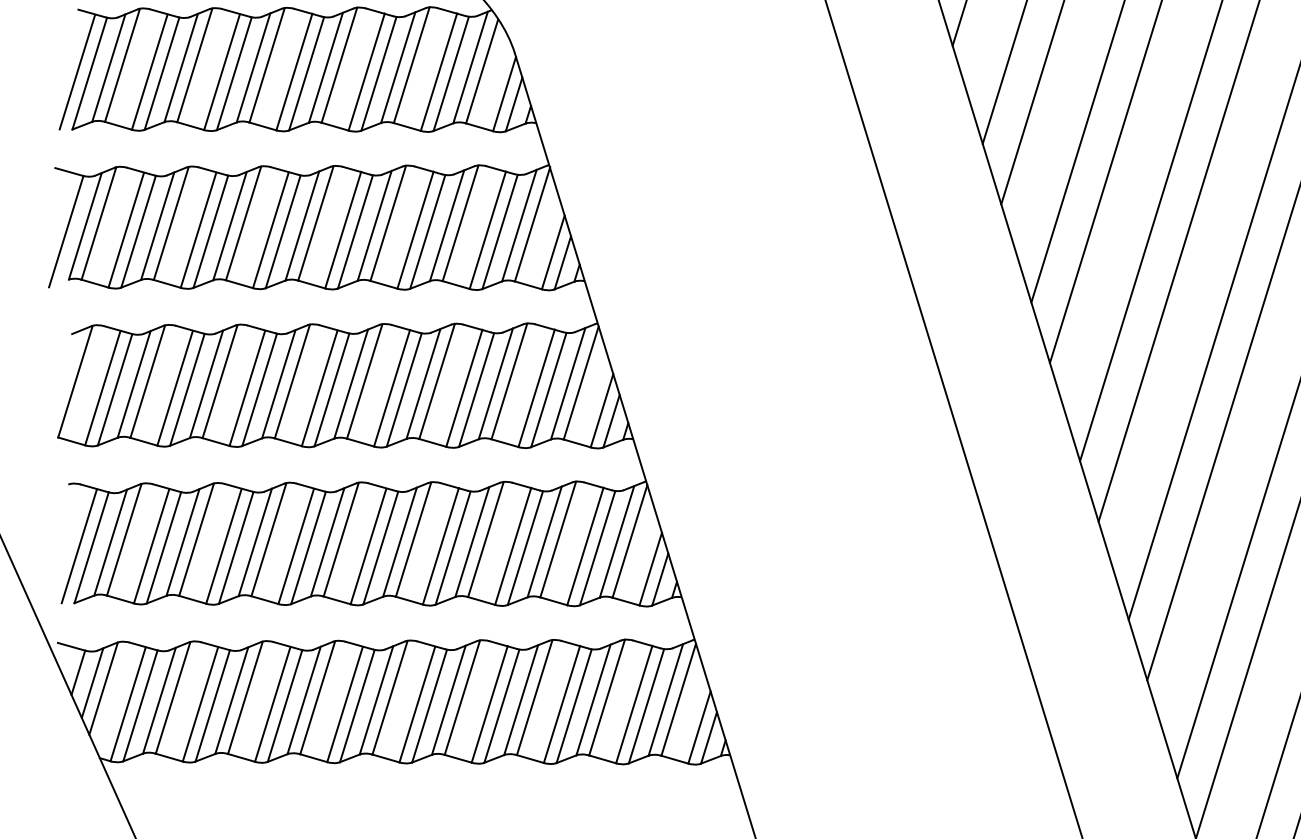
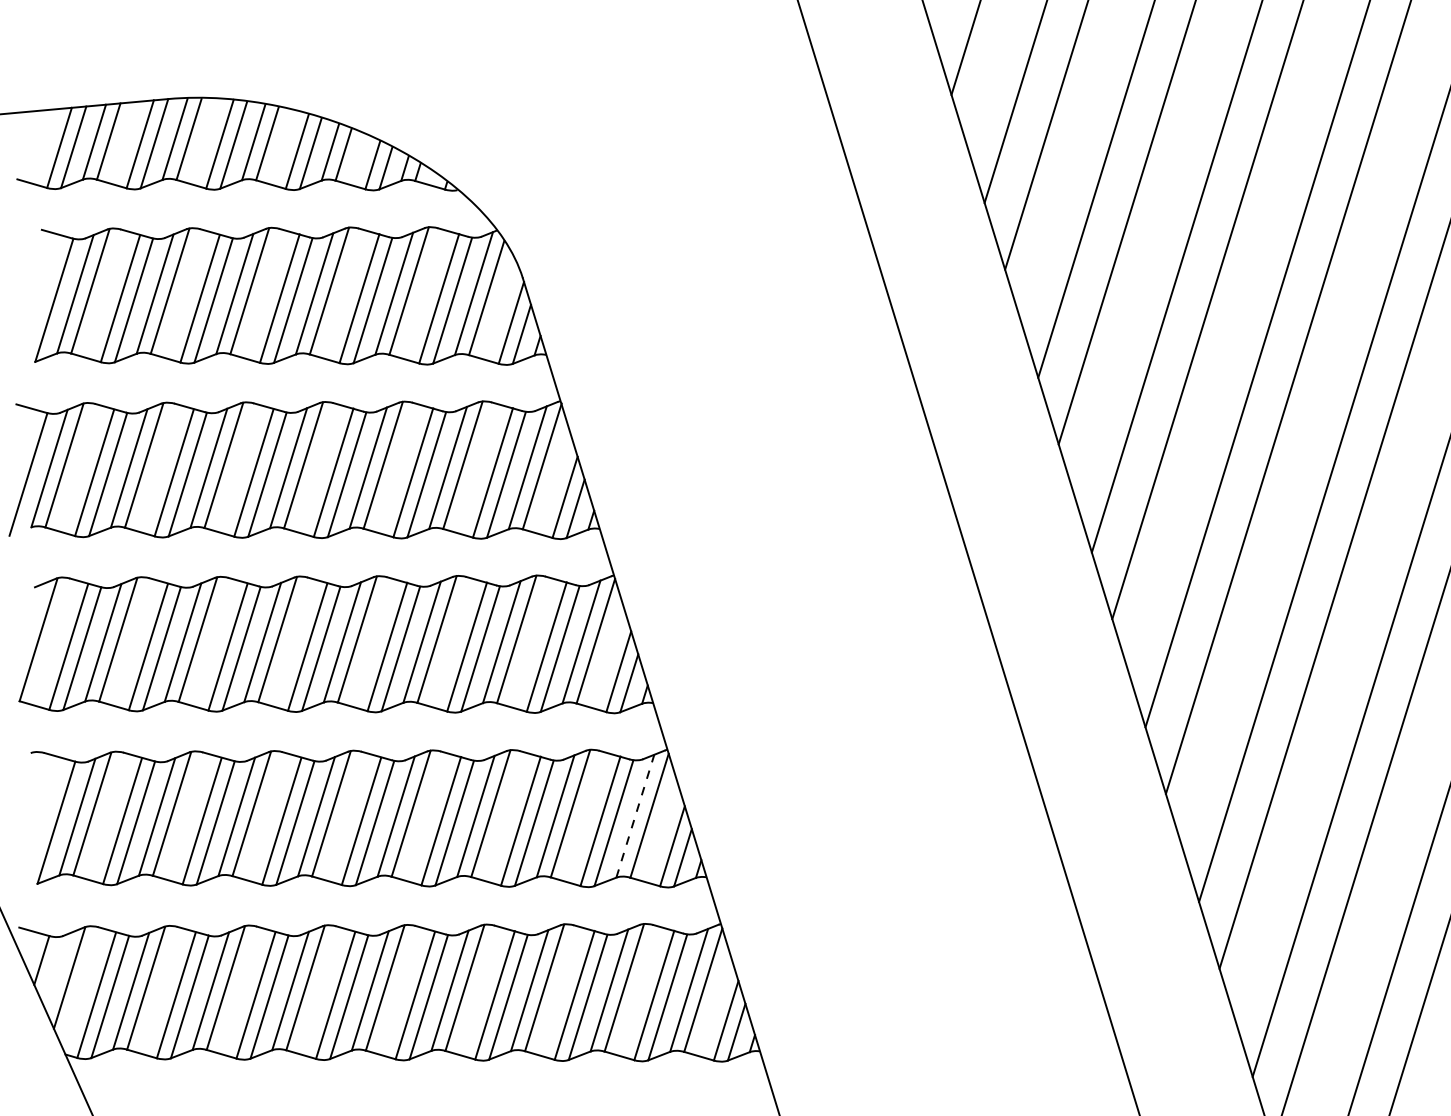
line: (77, 71) -> (40, 298), removed
line: (617, 541) -> (635, 815), solid -> dashed
line: (78, 545) -> (42, 820), removed
line: (92, 682) -> (57, 971), removed

